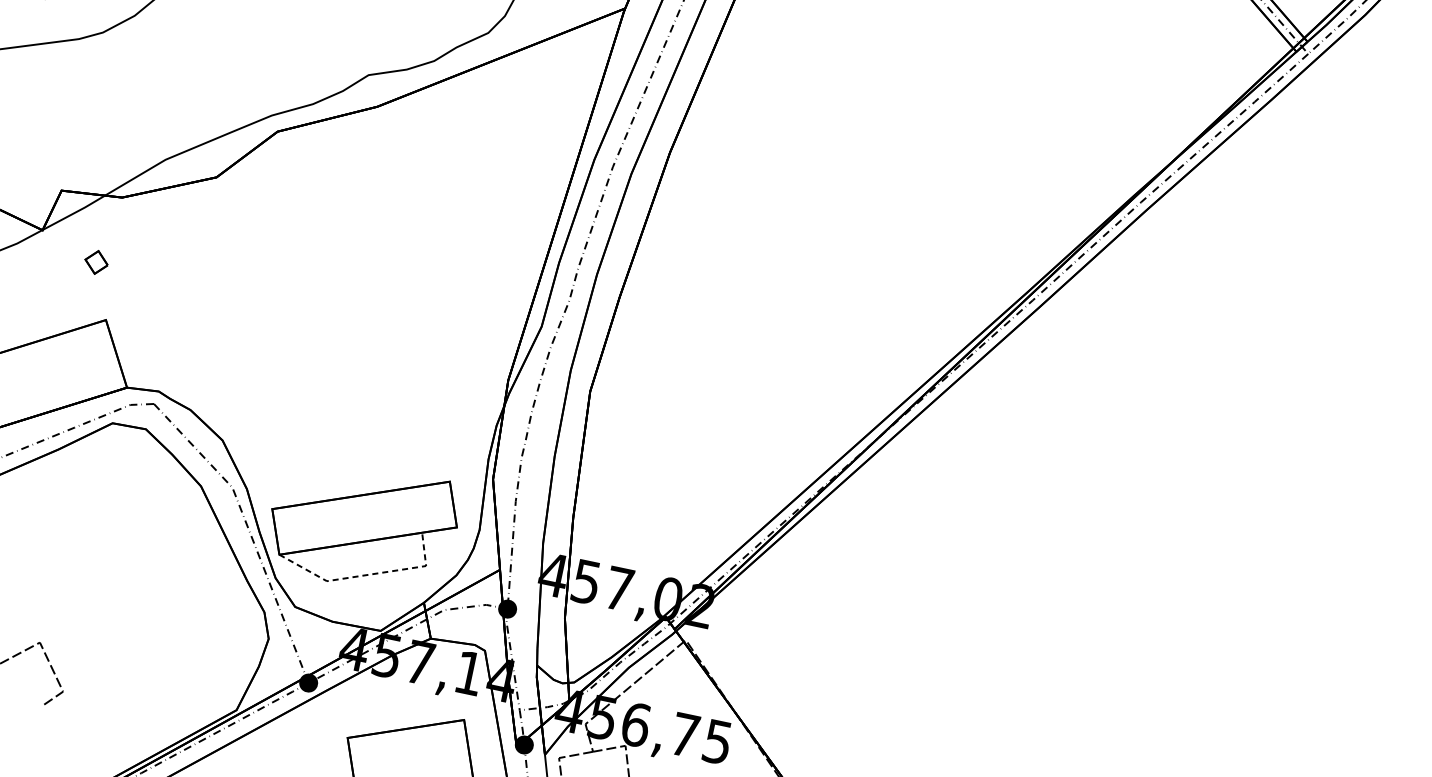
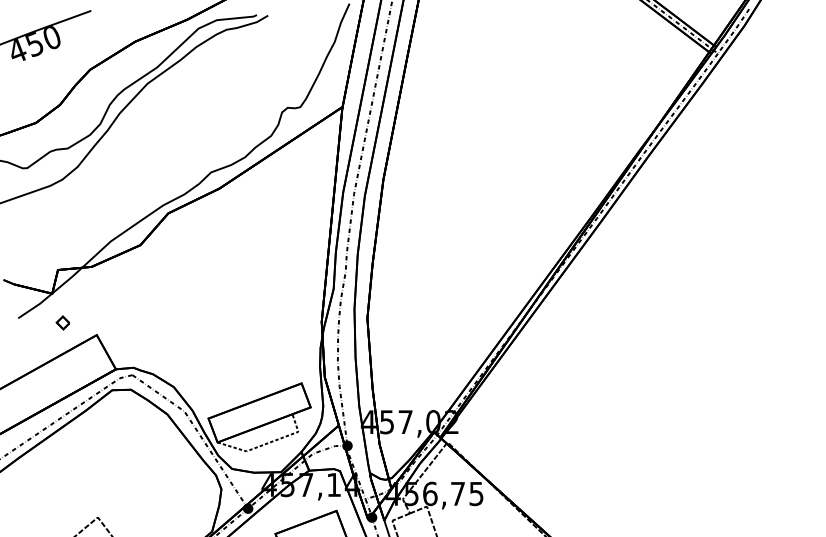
part: (95, 261) -> (62, 322), moved

